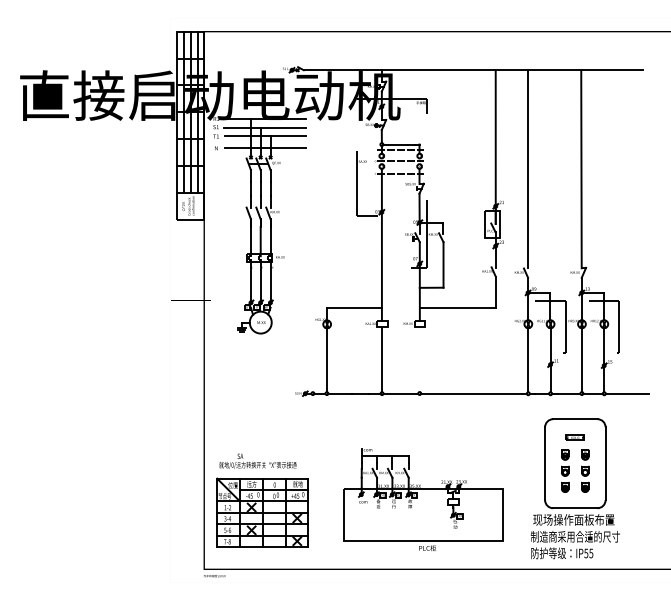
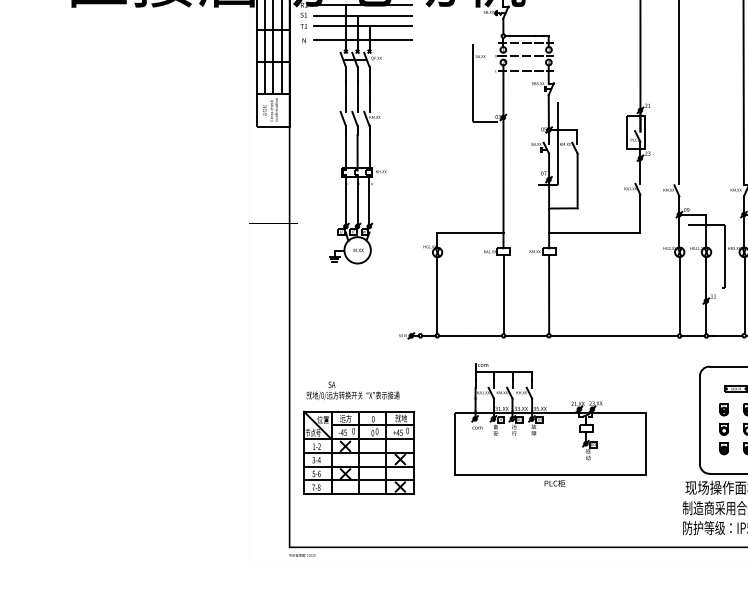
line: (419, 359) -> (548, 294), added
part: (423, 499) -> (549, 424), moved
part: (262, 500) -> (358, 437), moved

